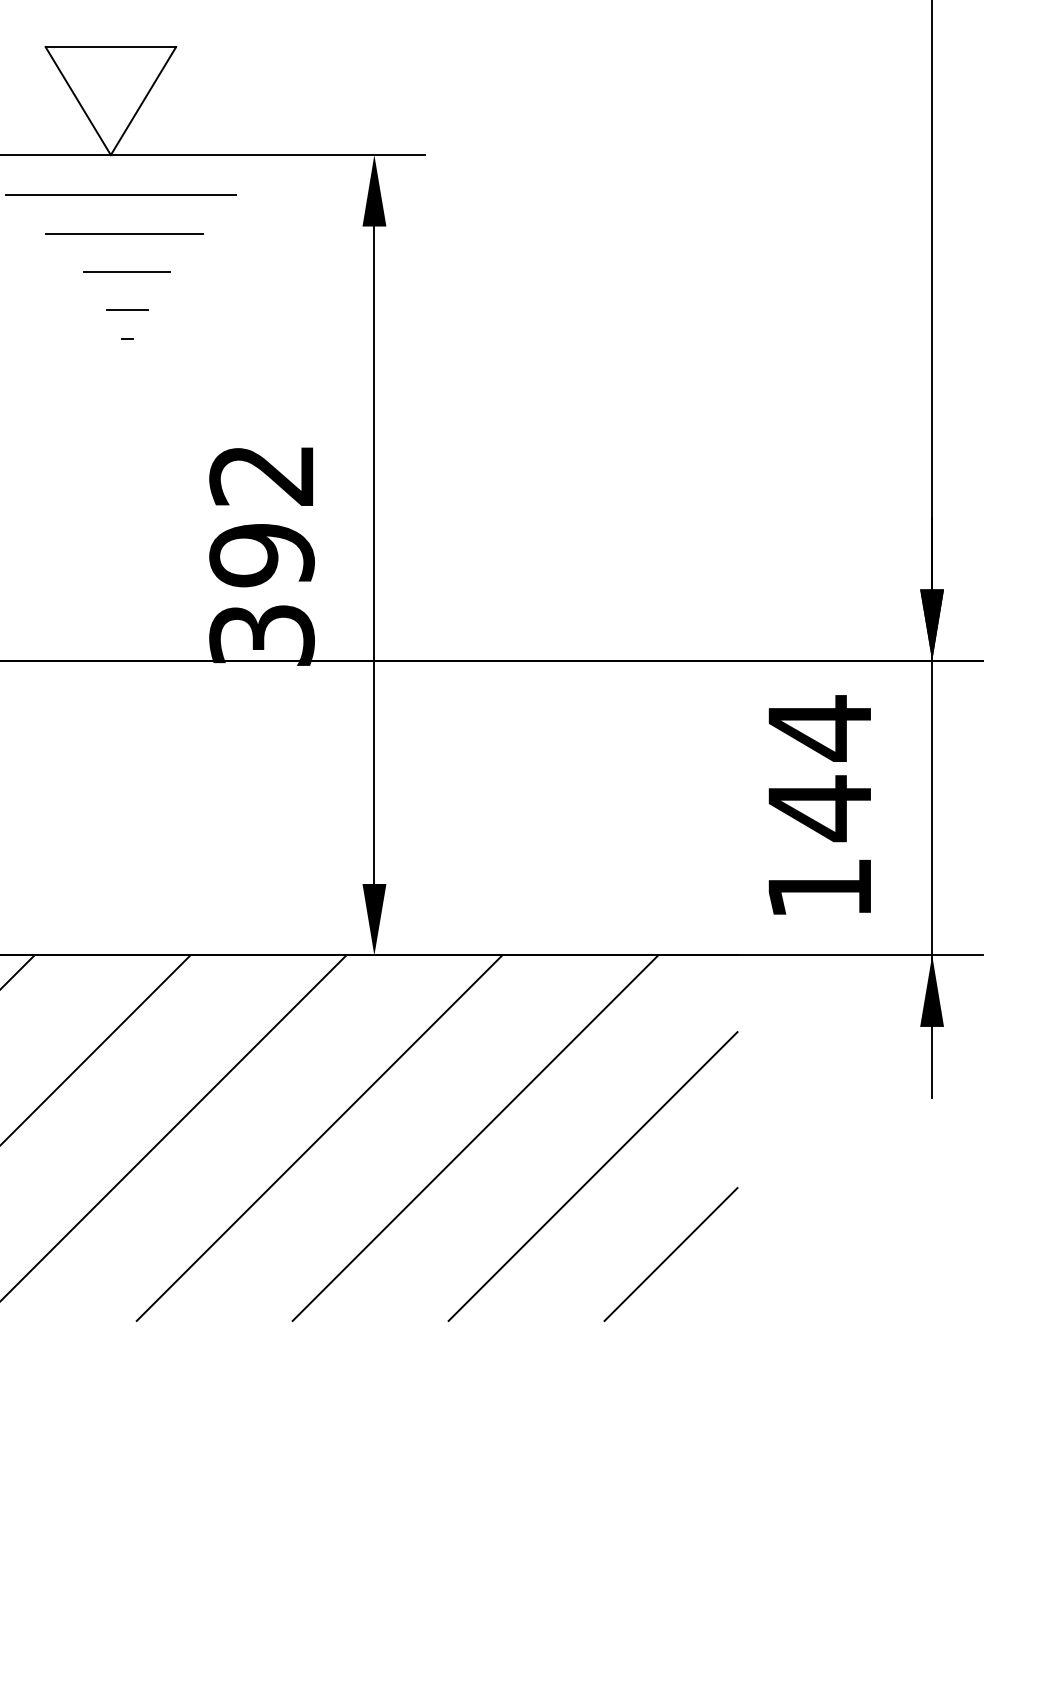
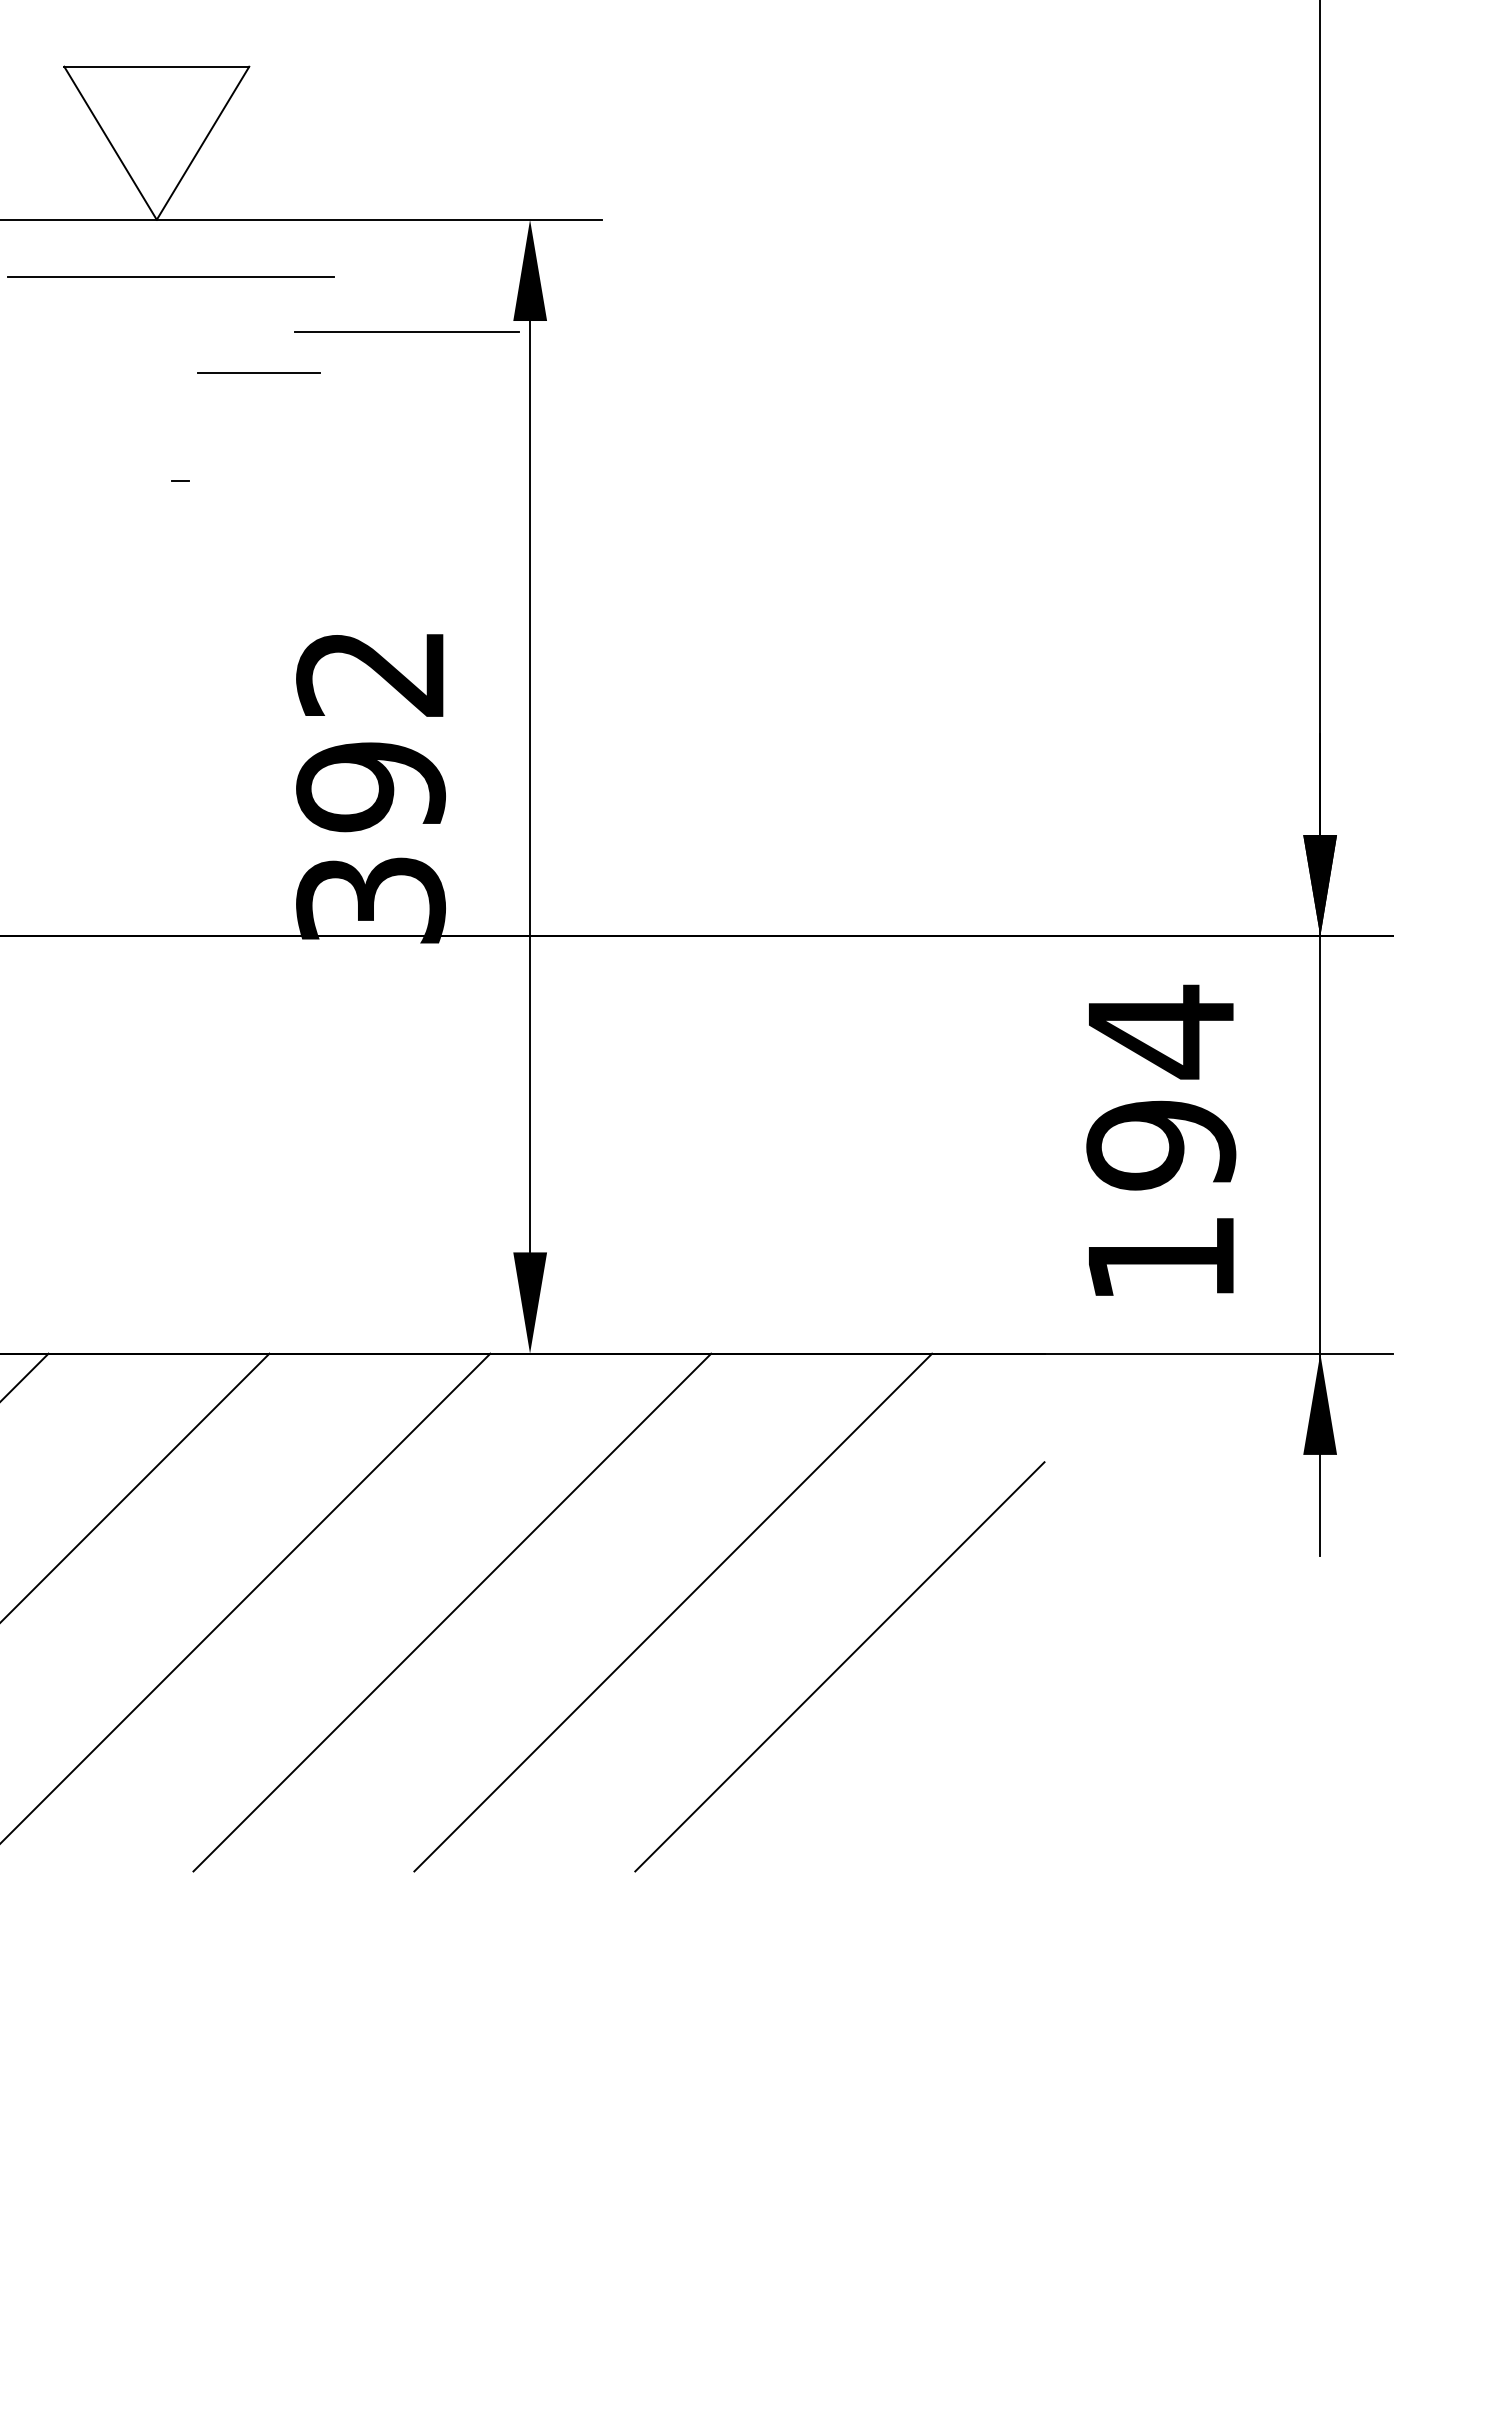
line: (124, 233) -> (406, 331), moved
line: (126, 272) -> (258, 372), moved
line: (126, 310) -> (179, 439), removed
text: (820, 808) -> (1161, 1145), 144 -> 194
line: (671, 1254) -> (950, 1777), removed

